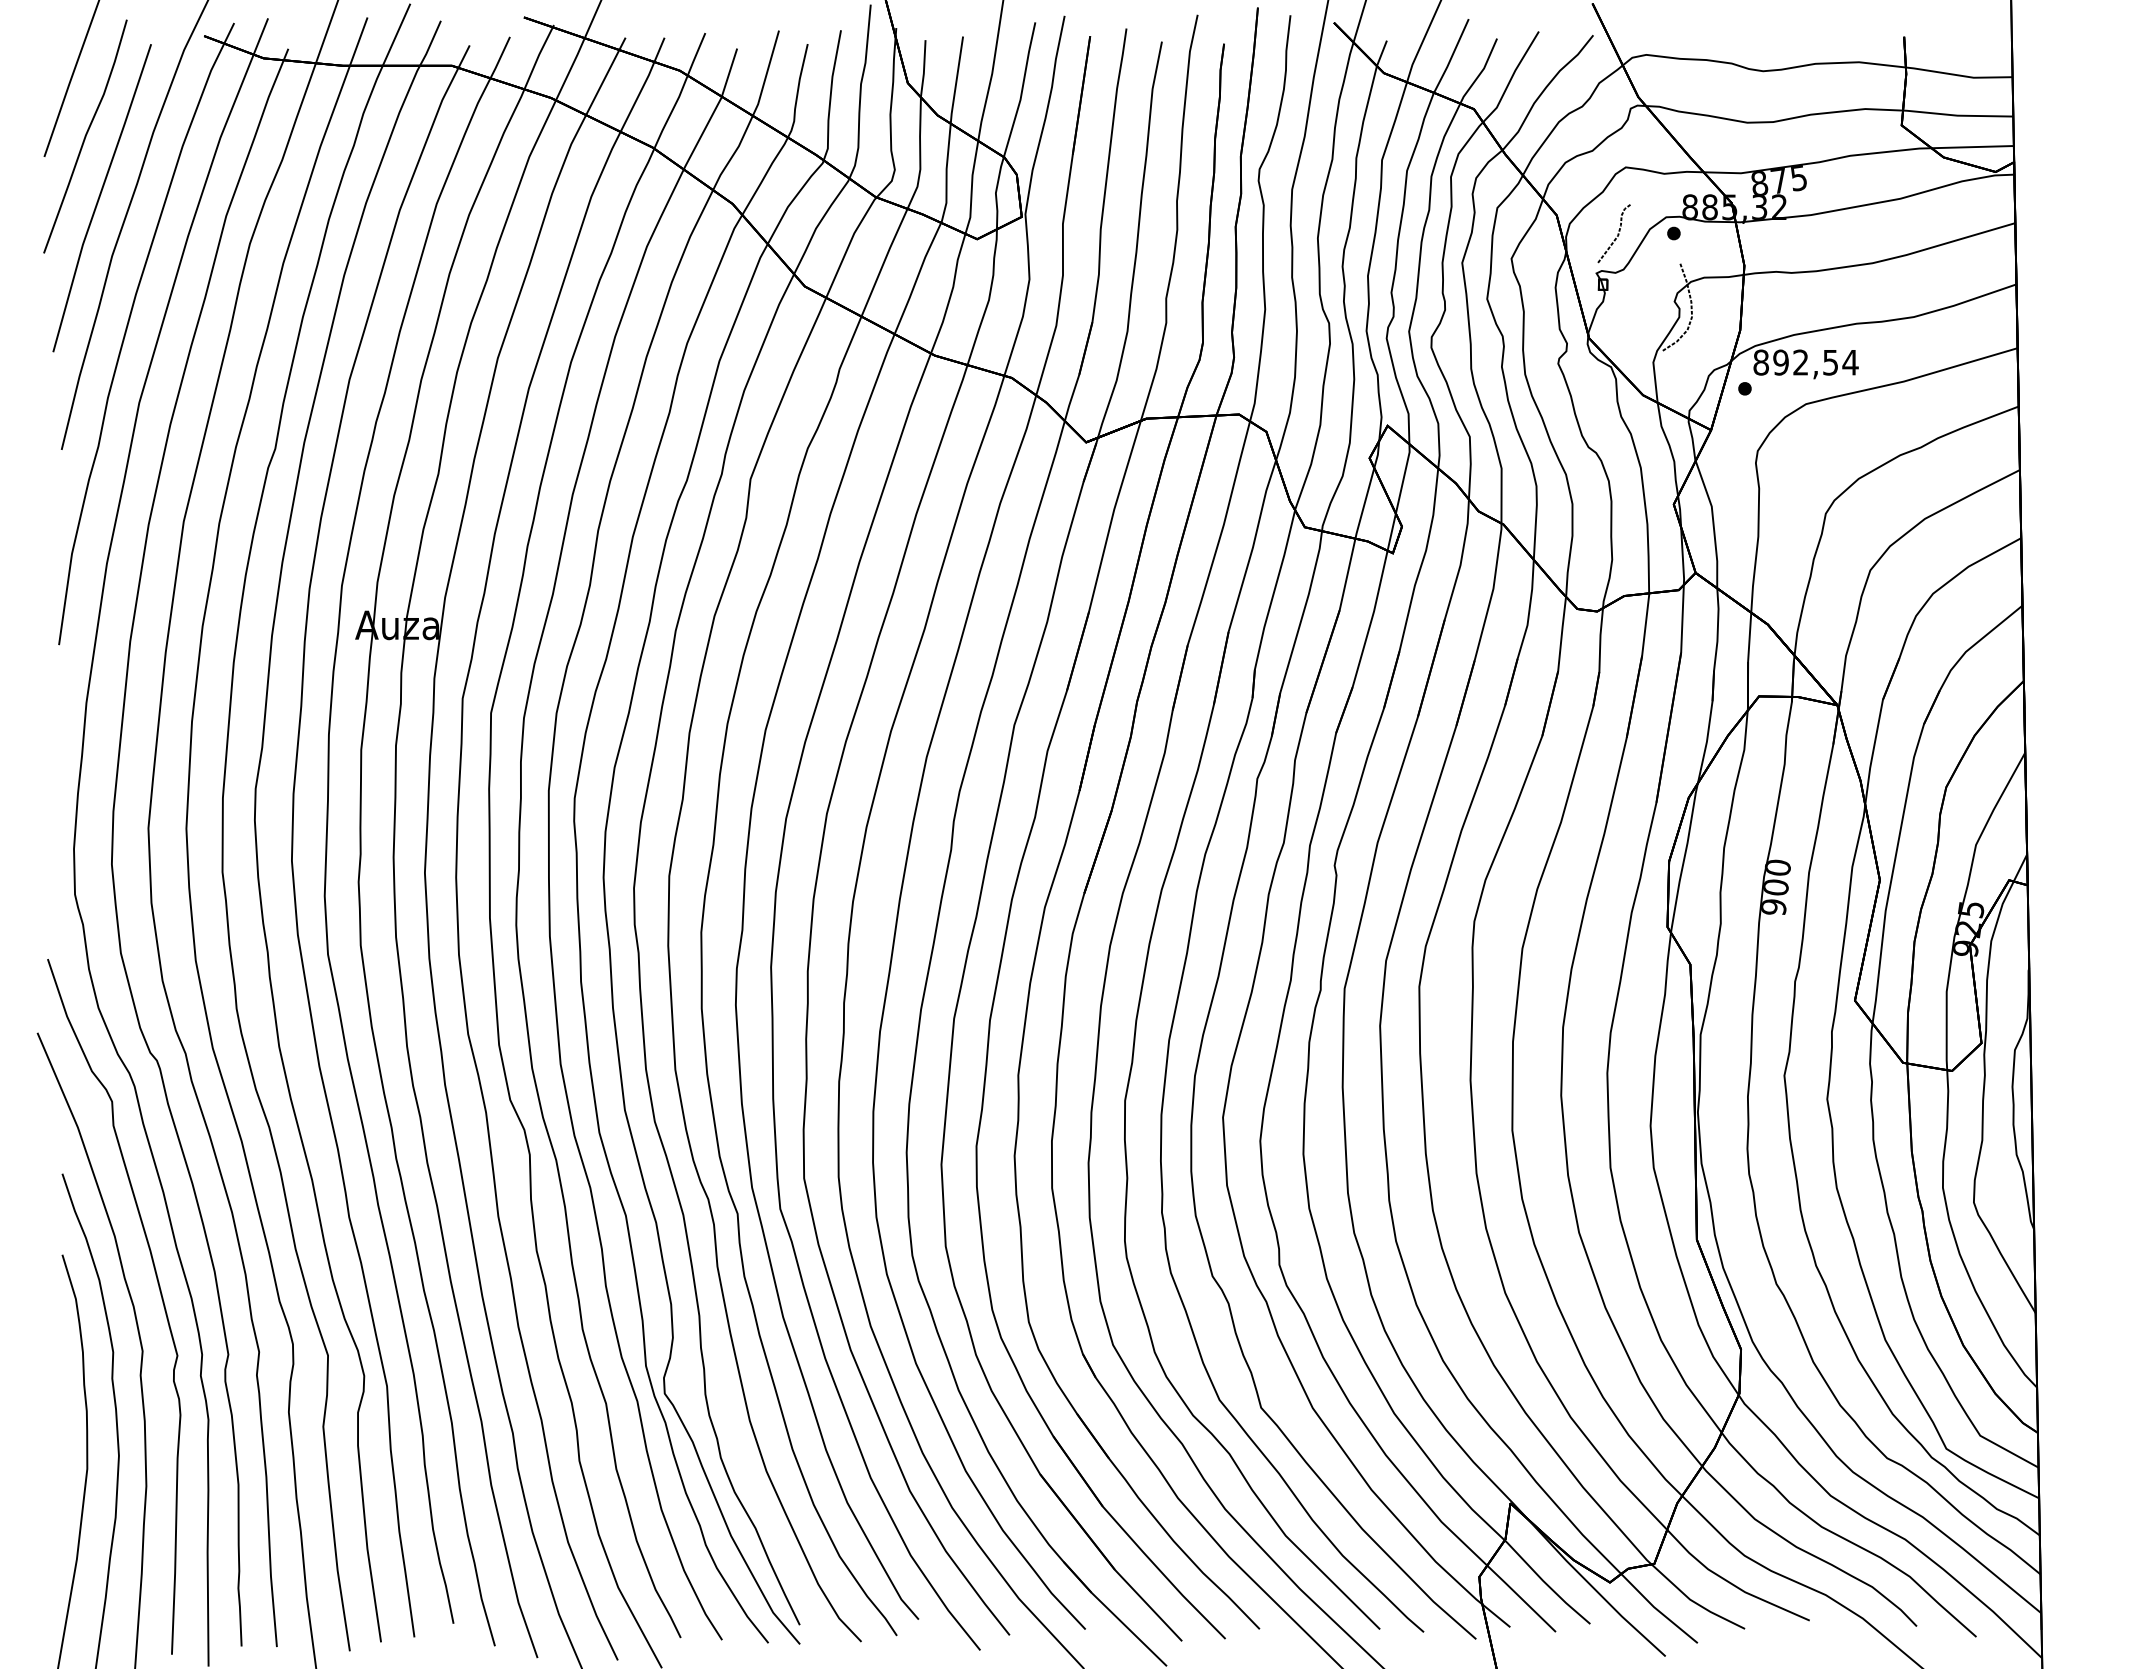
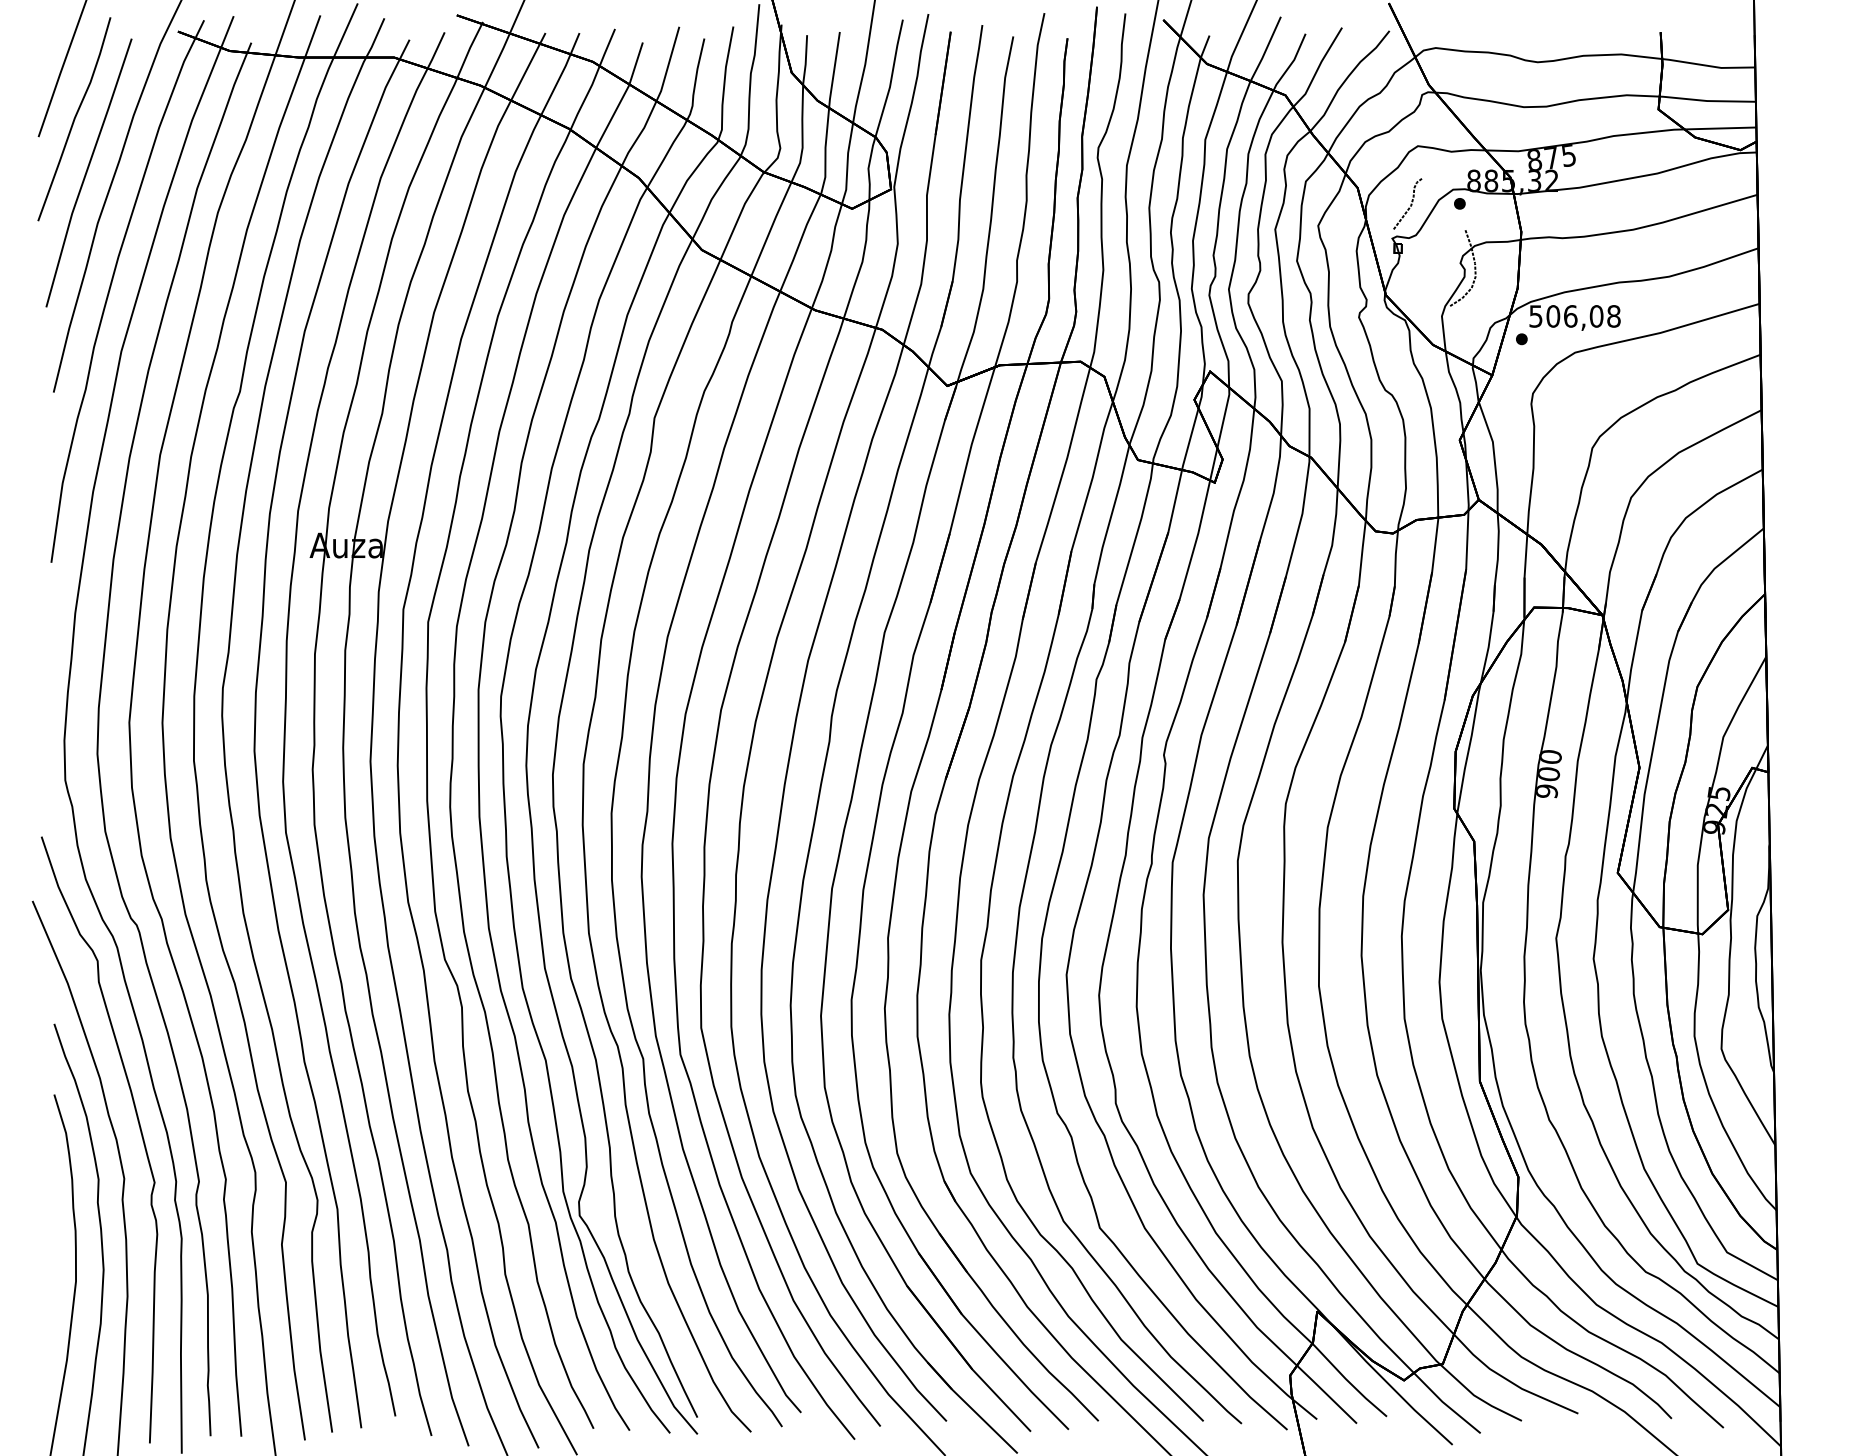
text: (1805, 362) -> (1574, 316), 892,54 -> 506,08

